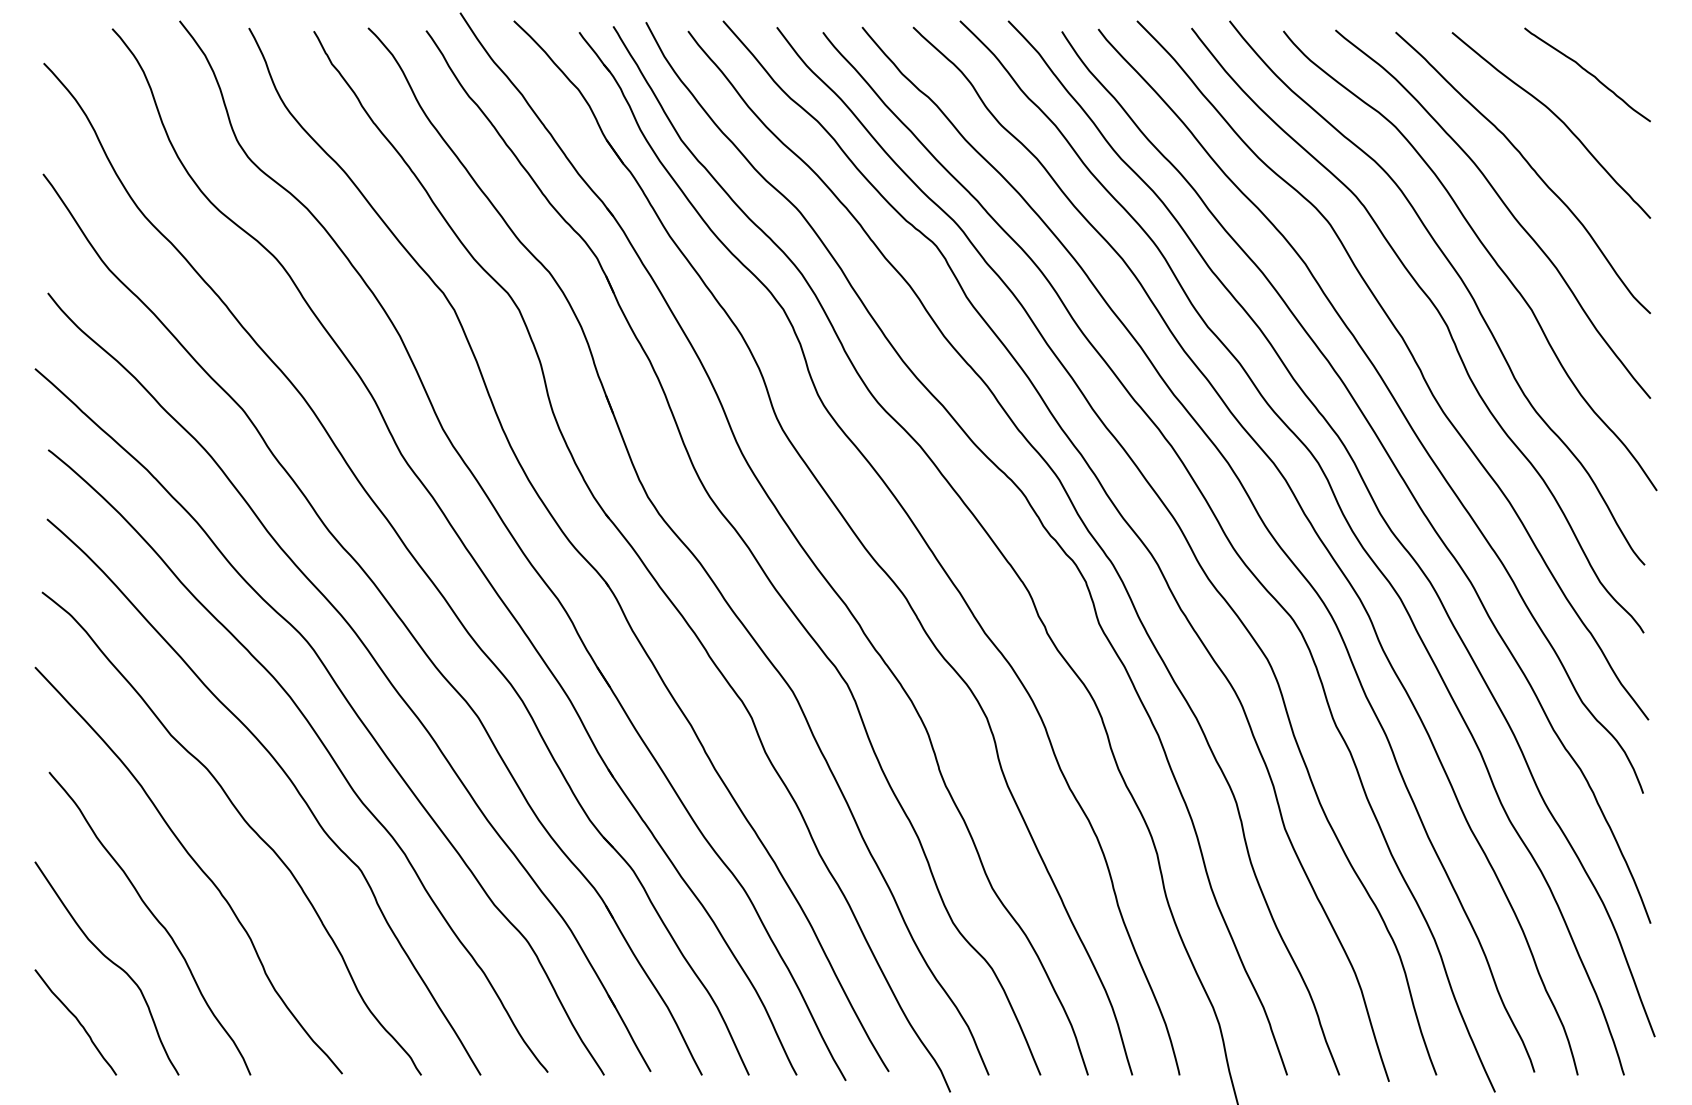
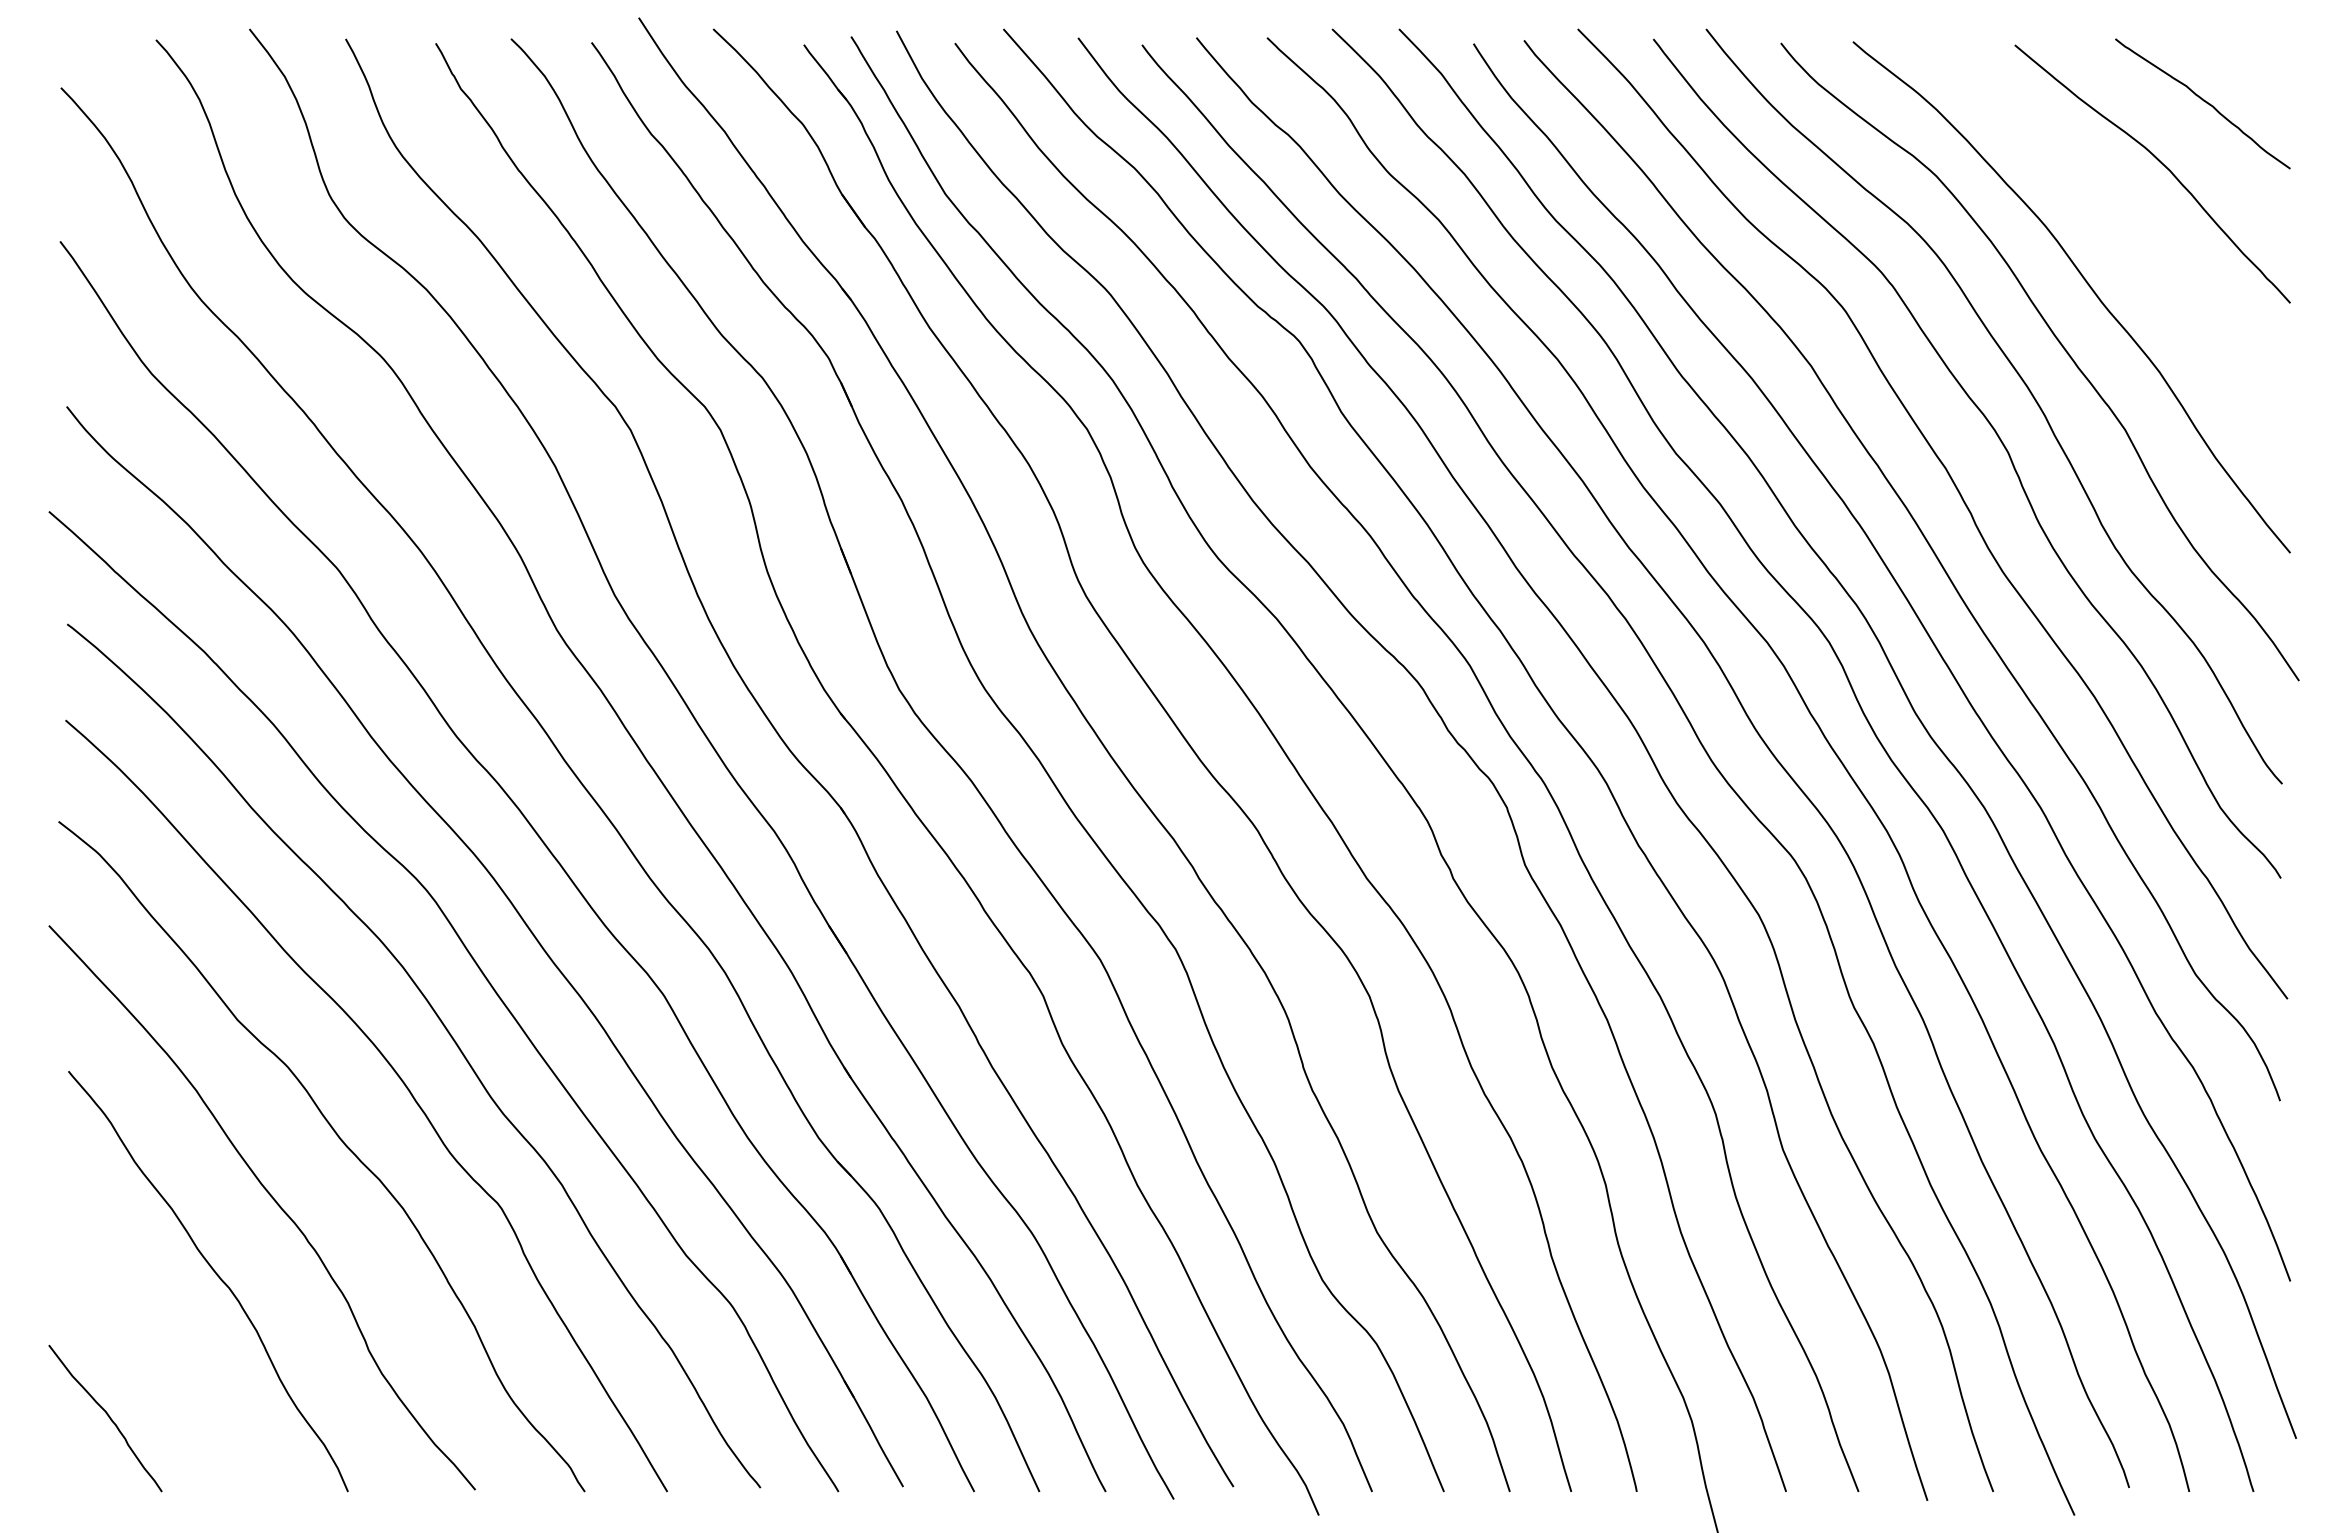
curve: (1530, 167) -> (2123, 232), removed
curve: (111, 962) -> (155, 1335), removed

